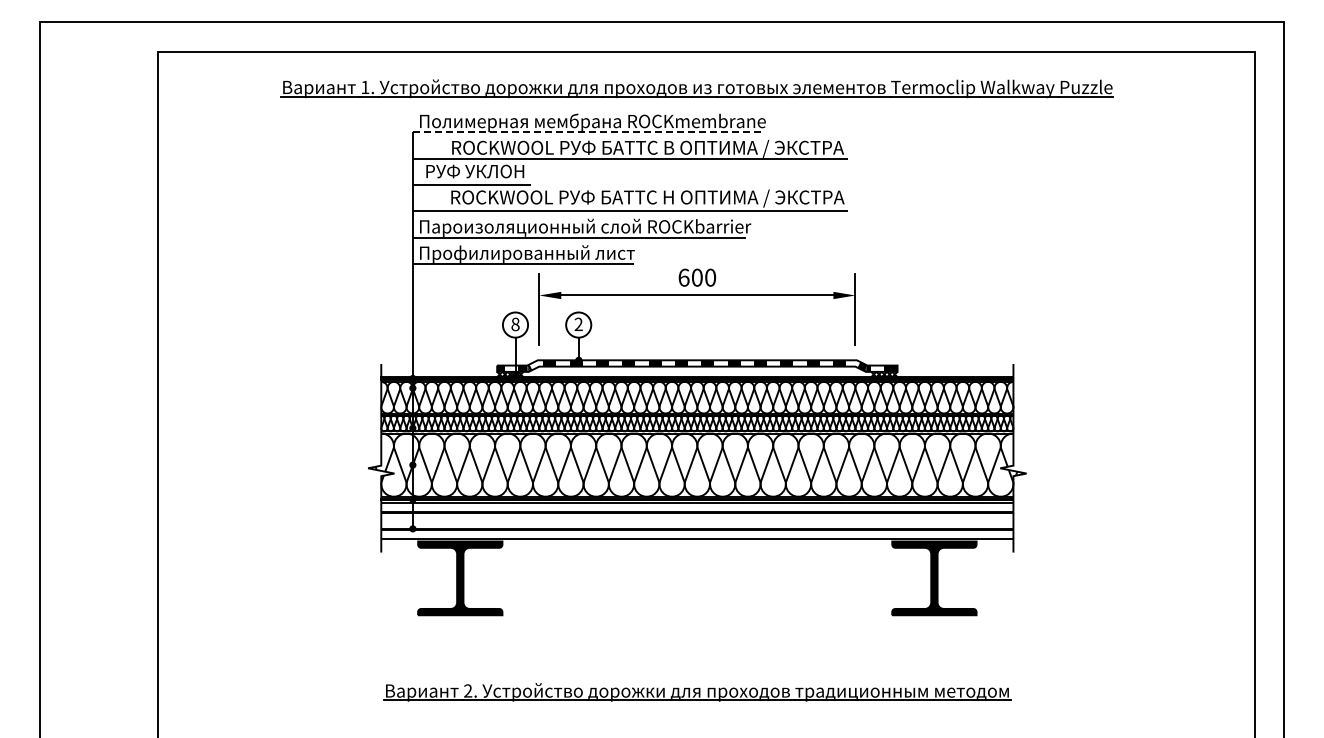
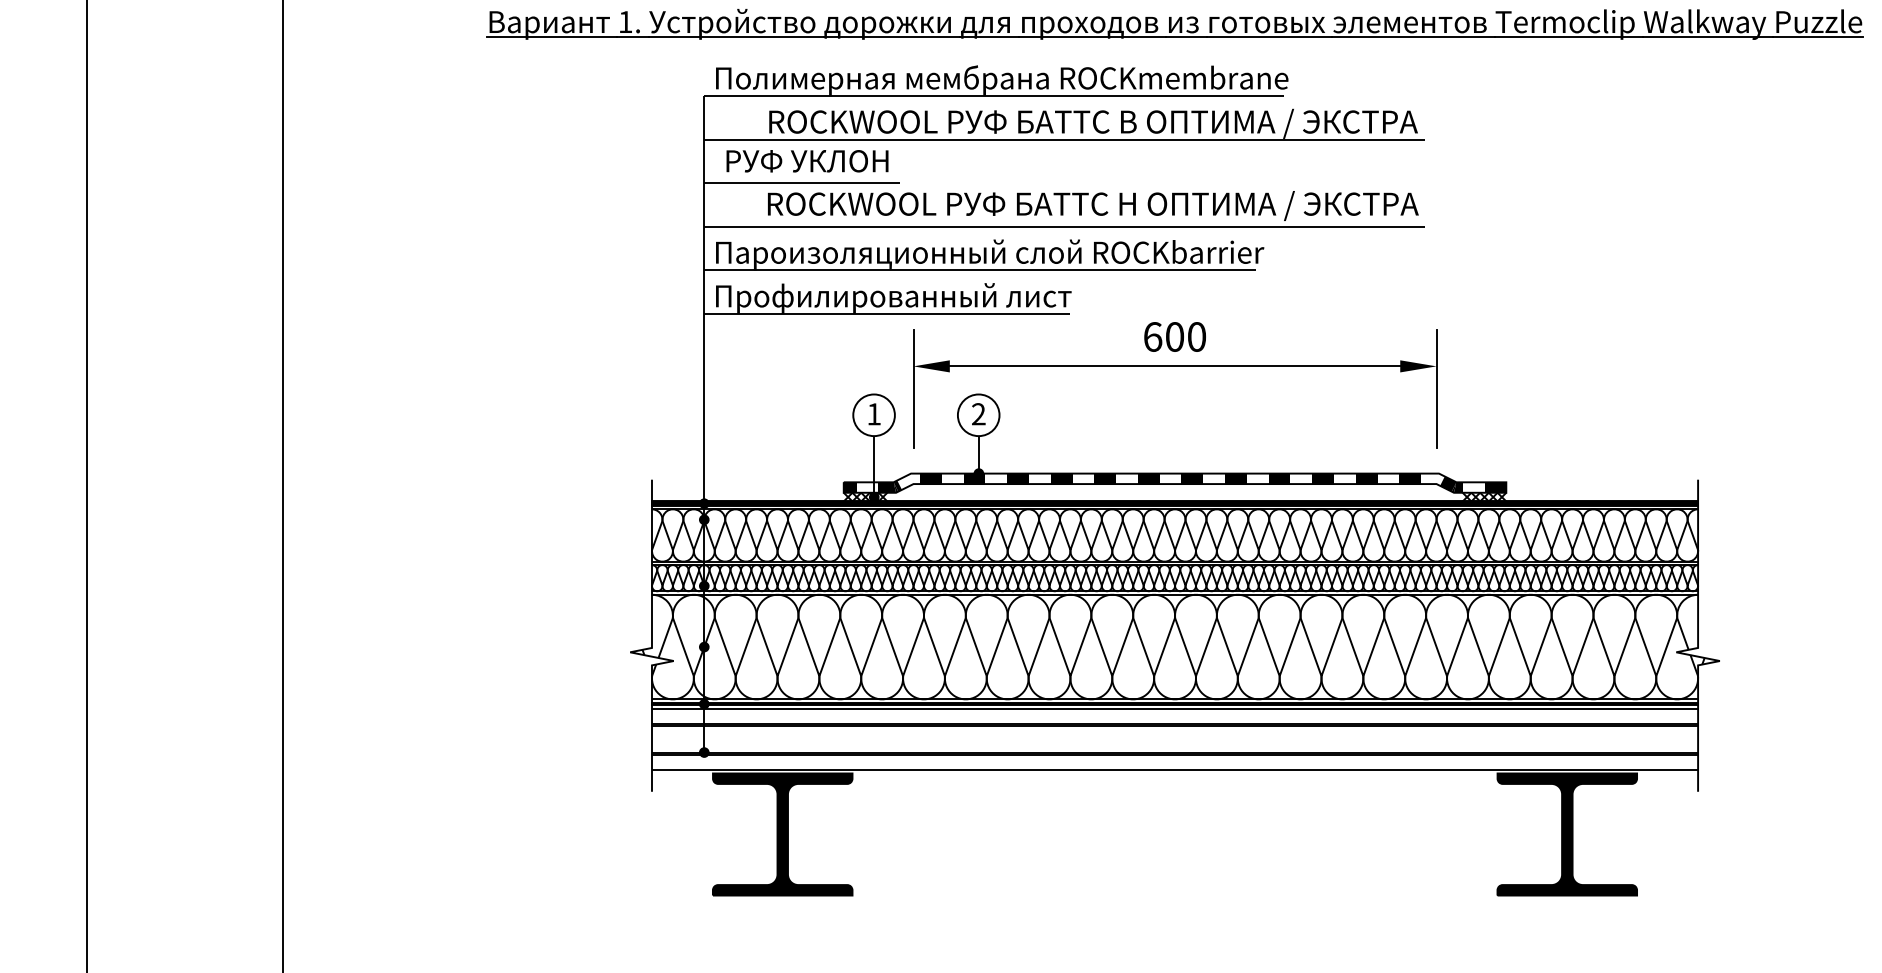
line: (588, 132) -> (994, 96), dashed -> solid
text: (515, 324) -> (874, 414), 8 -> 1

